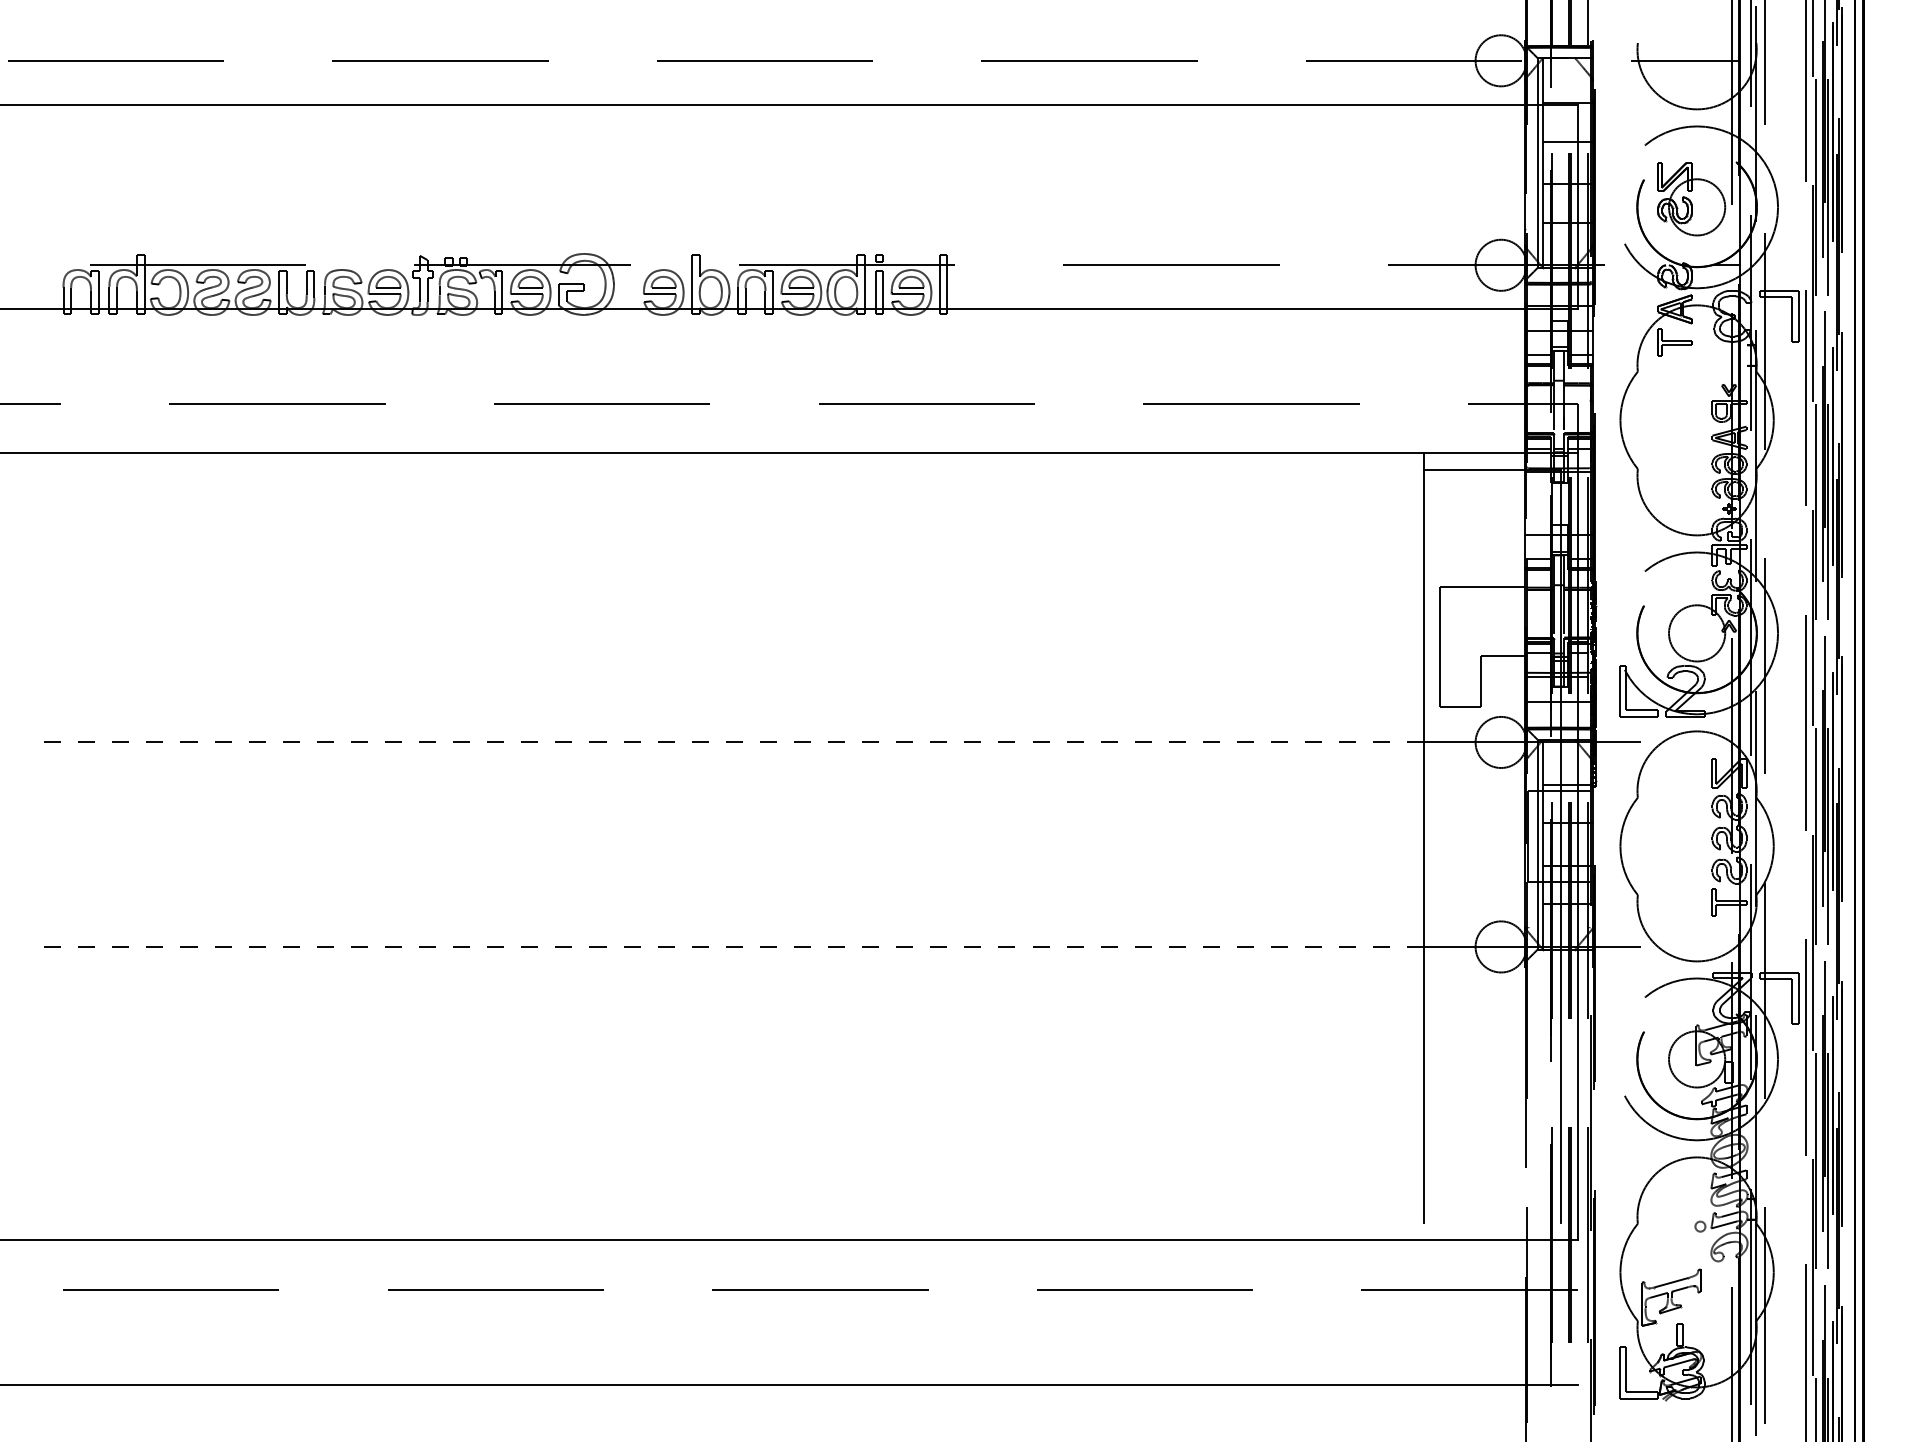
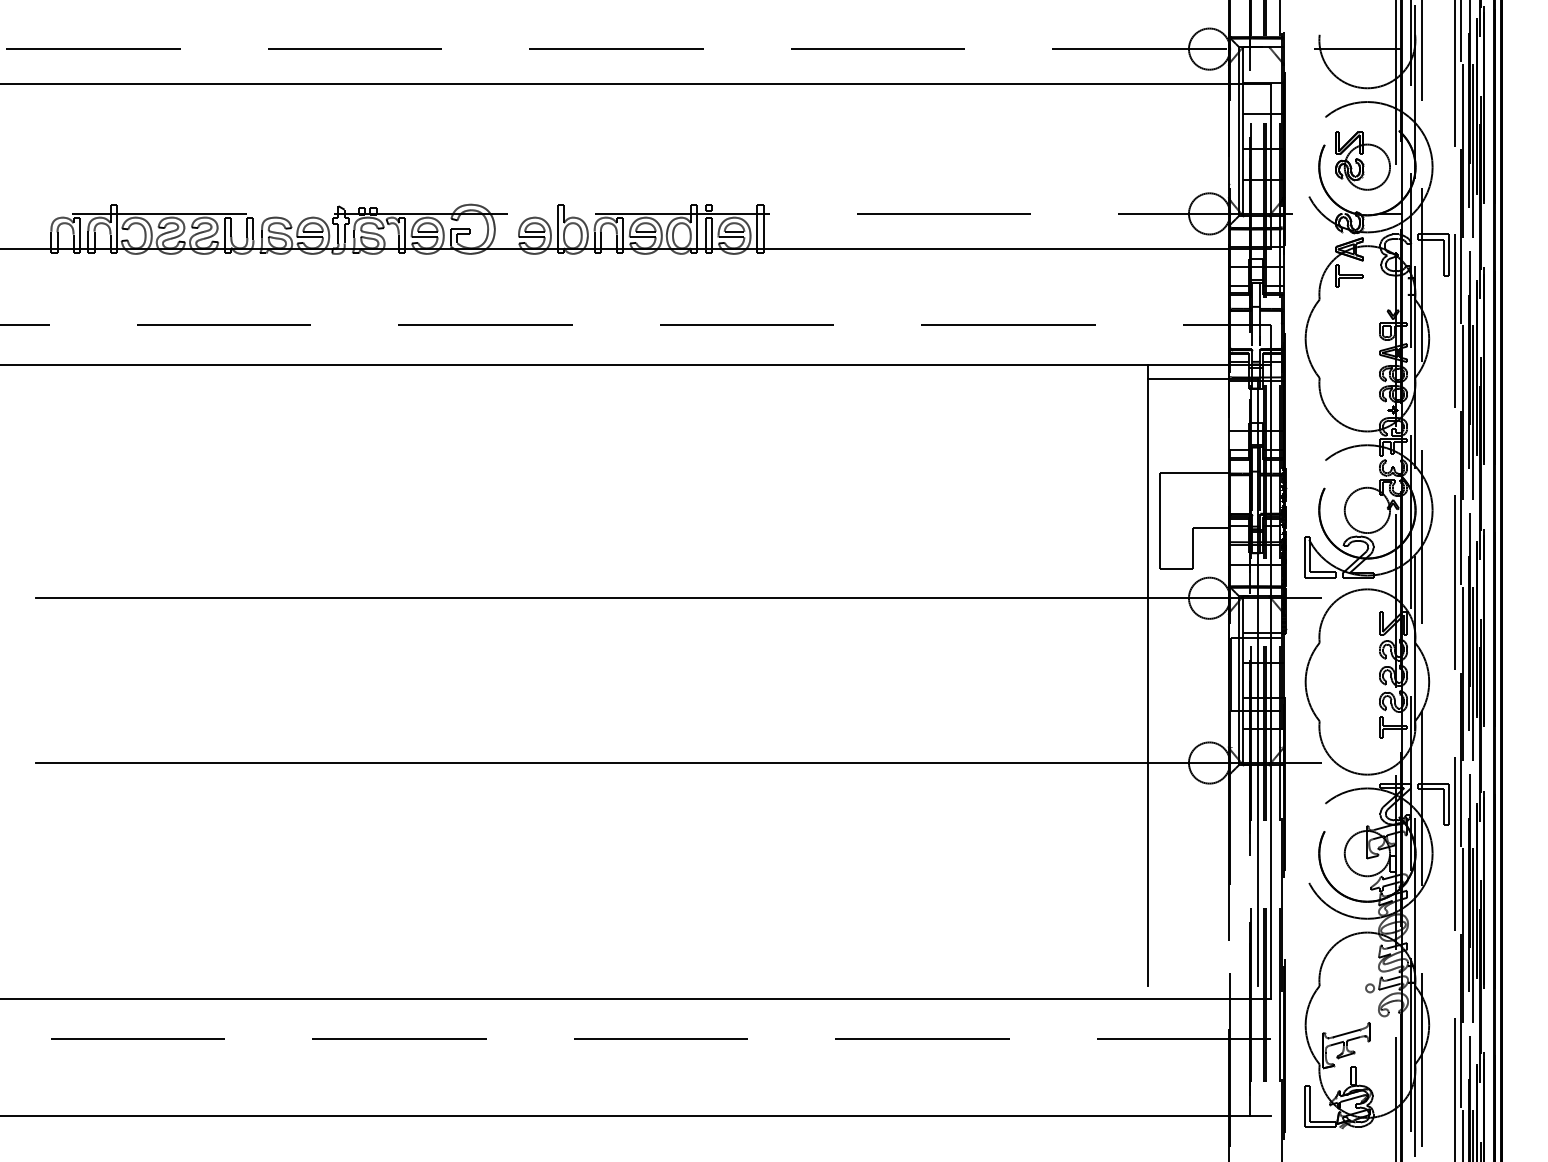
line: (733, 742) -> (591, 598), dashed -> solid
line: (733, 947) -> (591, 763), dashed -> solid

